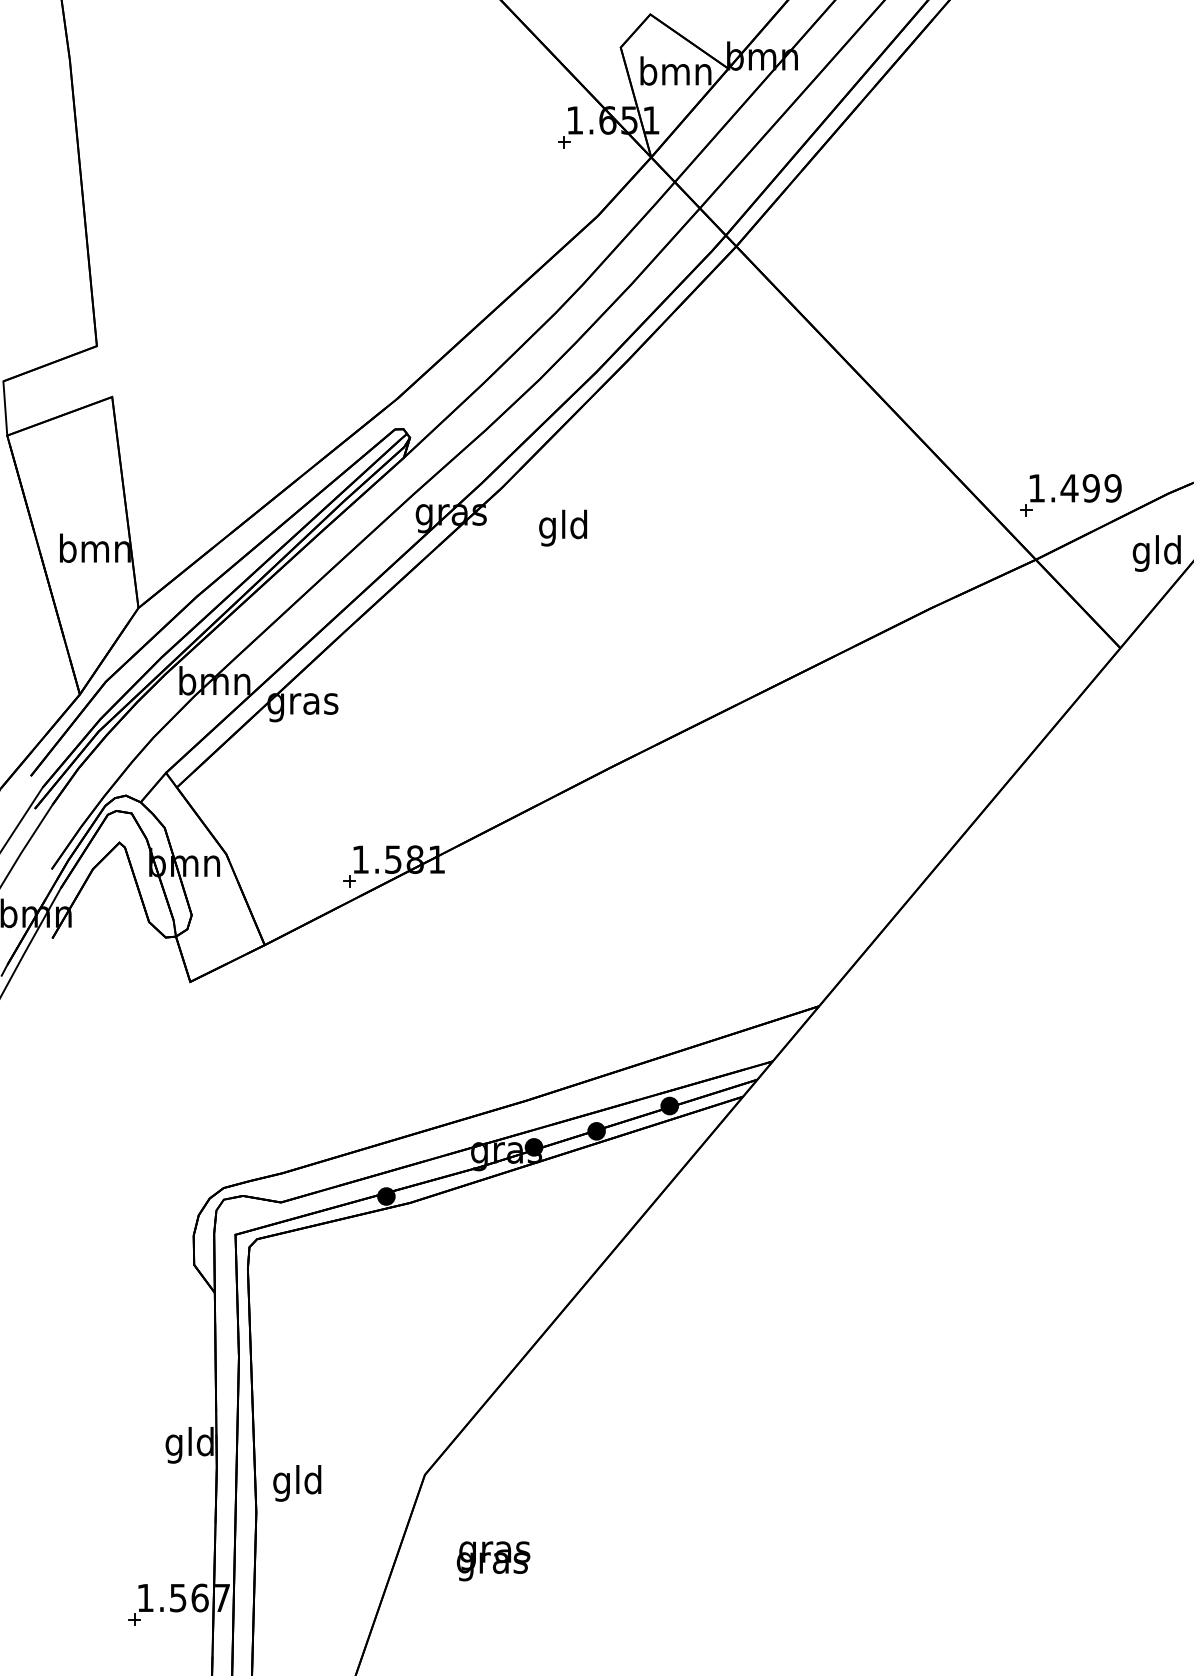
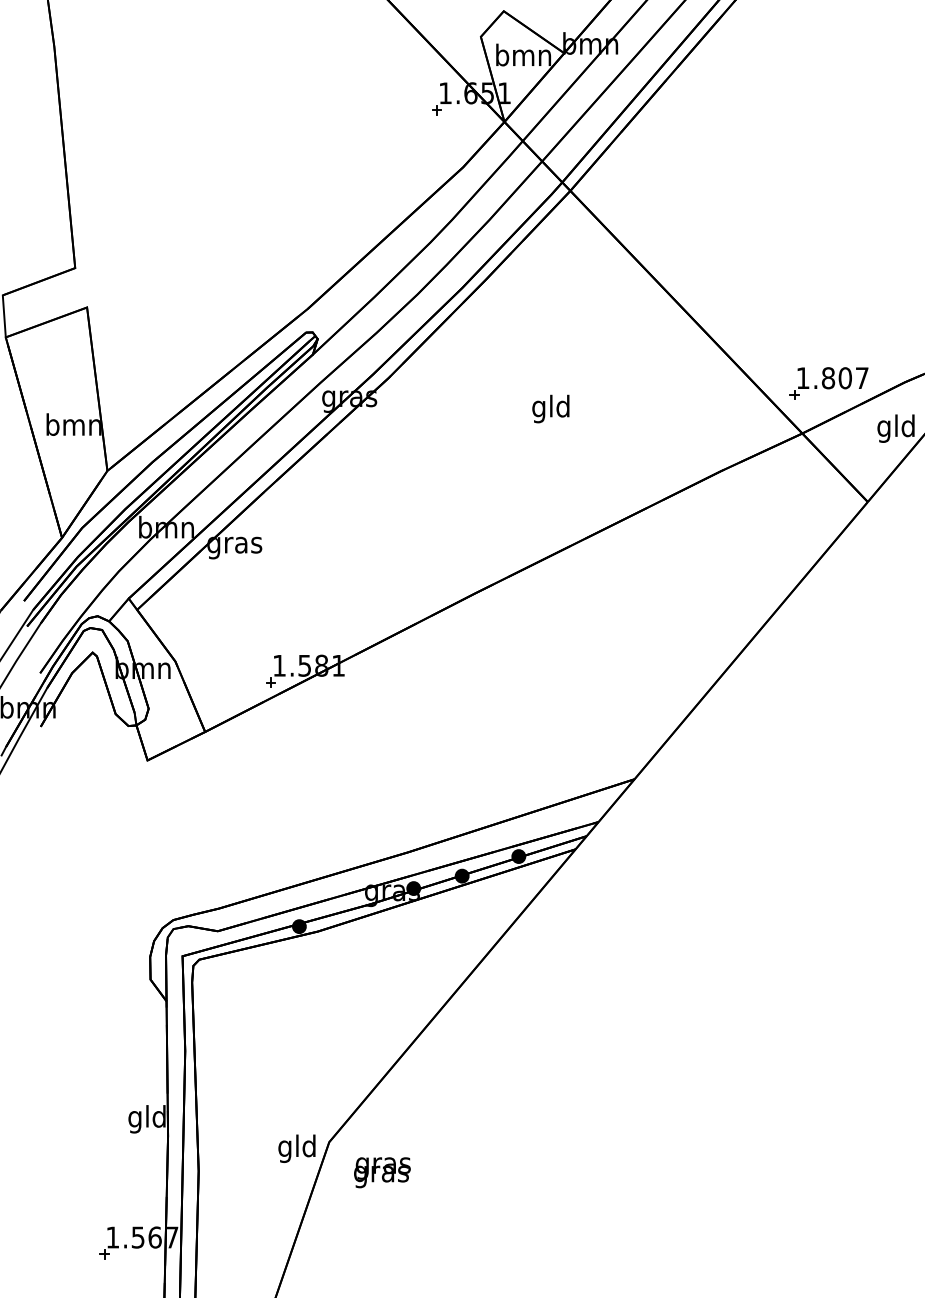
text: (1090, 488) -> (844, 378), 1.499 -> 1.807
text: (563, 527) -> (551, 408), moved
text: (297, 1483) -> (297, 1148), moved
text: (493, 1561) -> (382, 1172), moved

